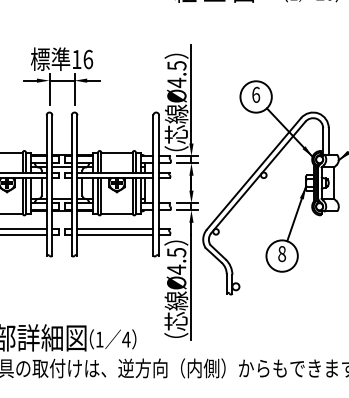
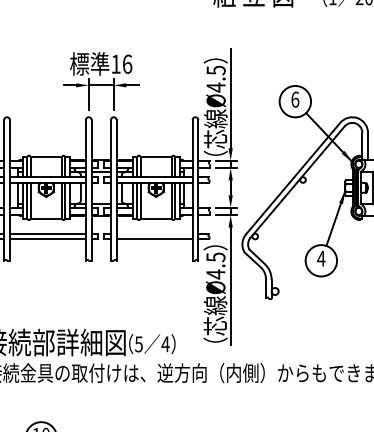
line: (115, 228) -> (154, 233), removed
text: (282, 253) -> (321, 258), 8 -> 4
text: (99, 339) -> (138, 344), 1 -> 5

